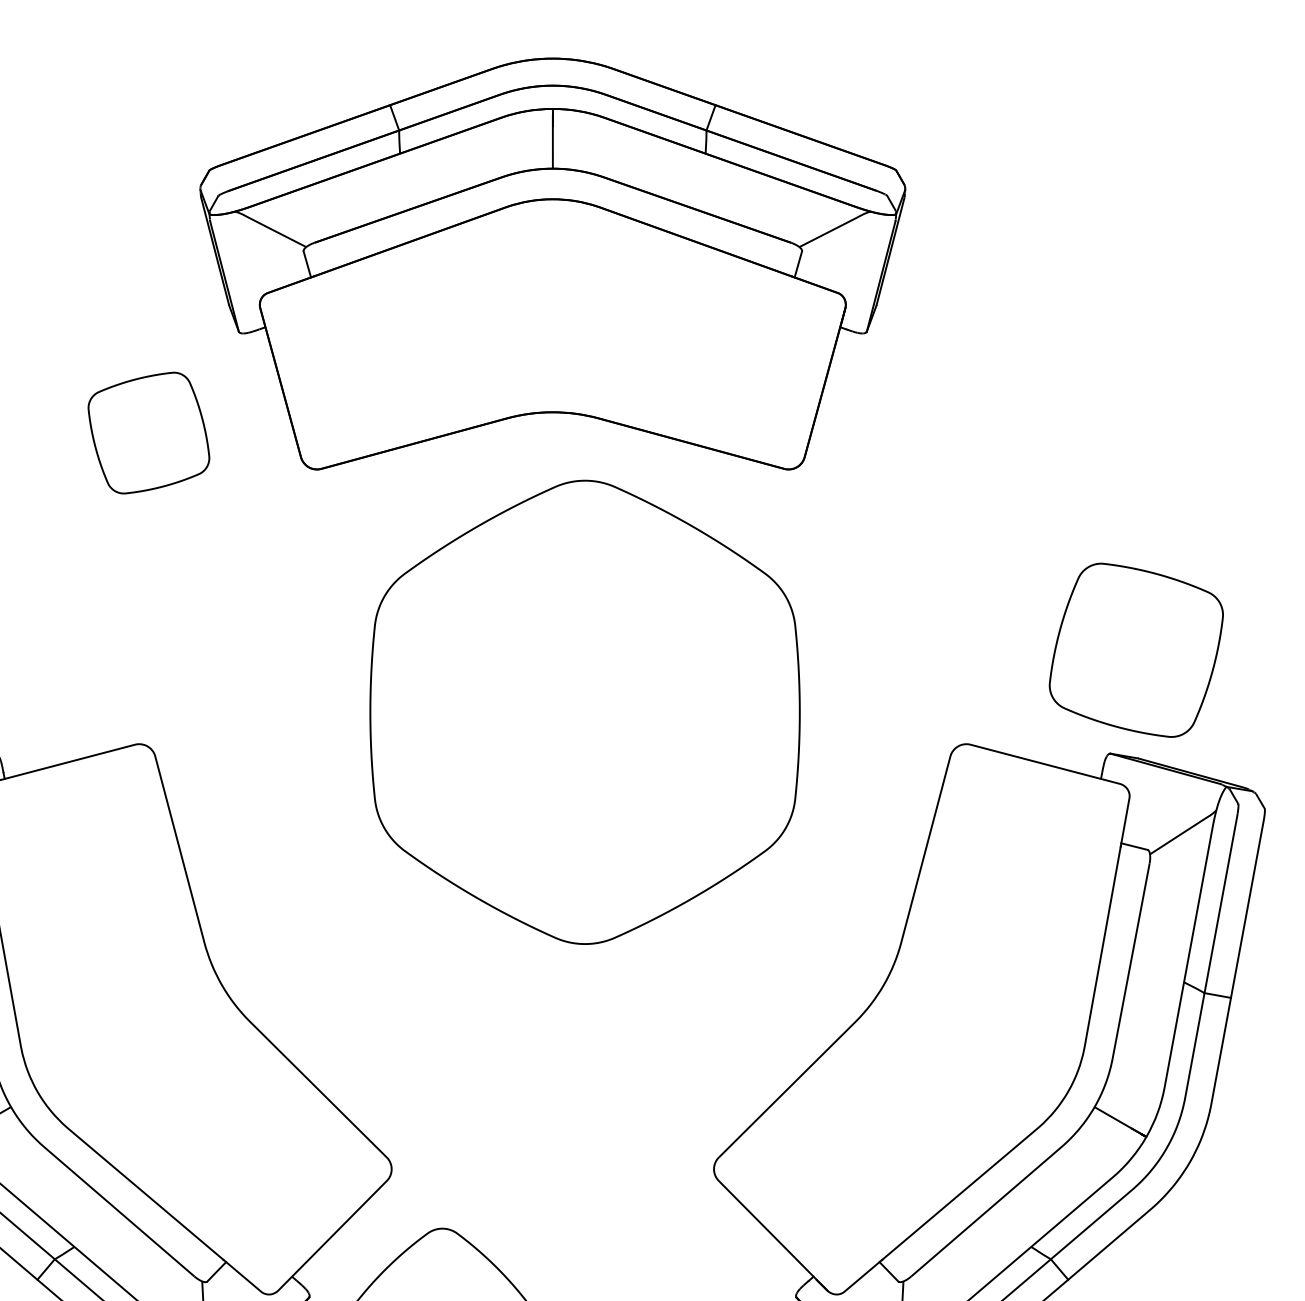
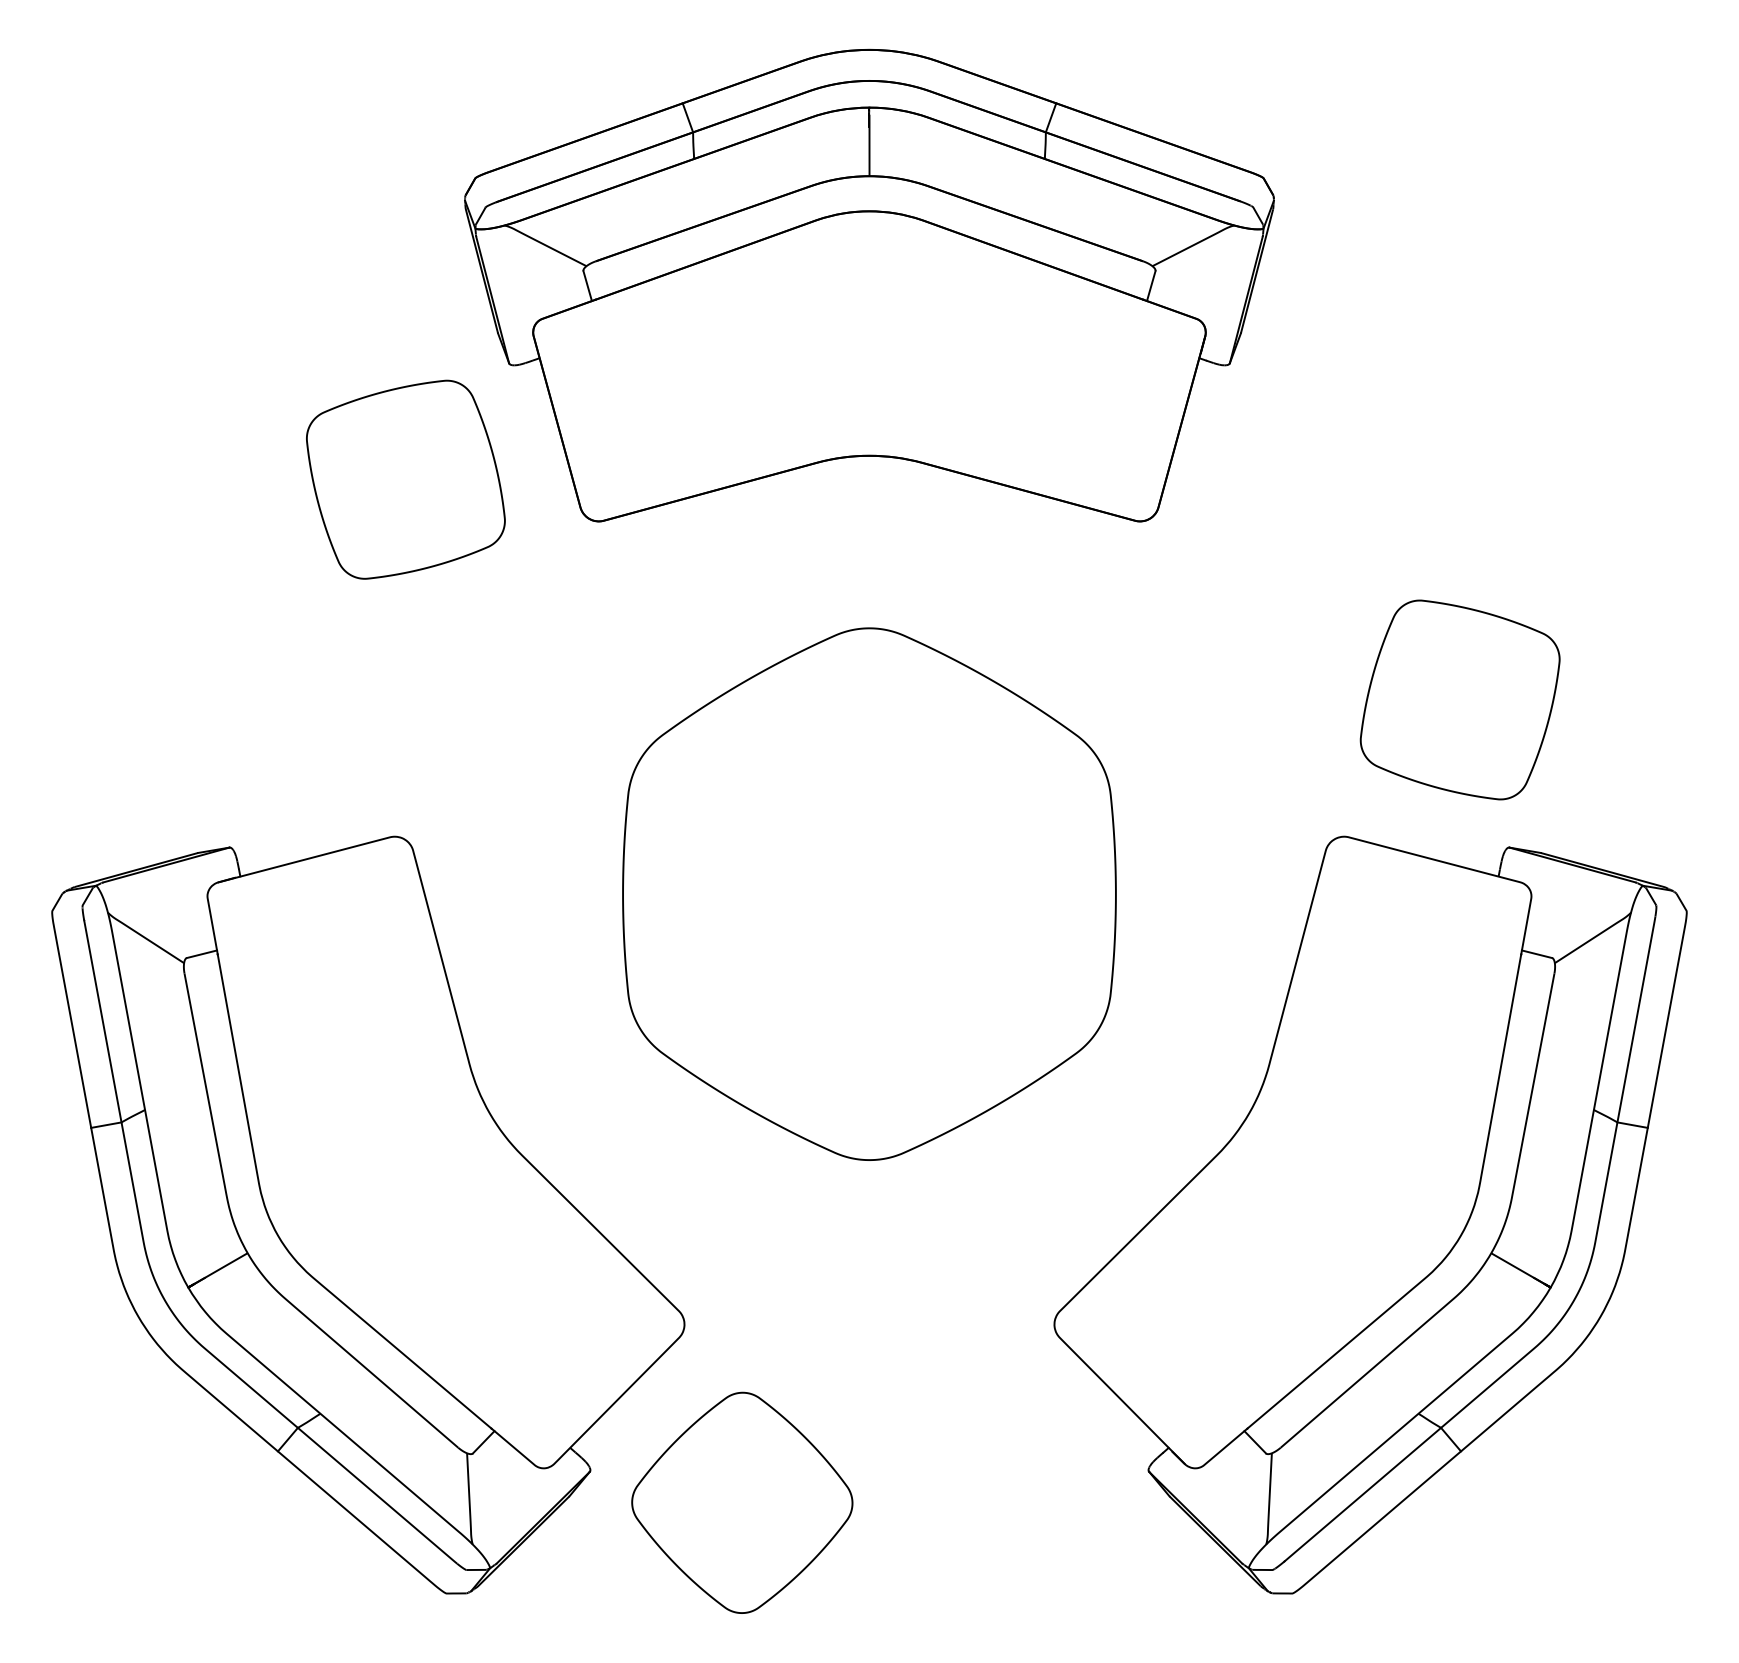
part: (148, 432) -> (405, 479), size x1.43
part: (1135, 649) -> (1459, 699), moved
part: (585, 711) -> (869, 893), moved

